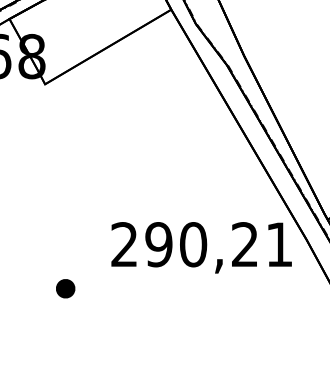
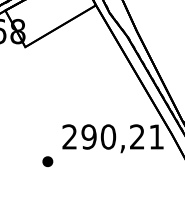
part: (65, 288) -> (47, 161), moved

